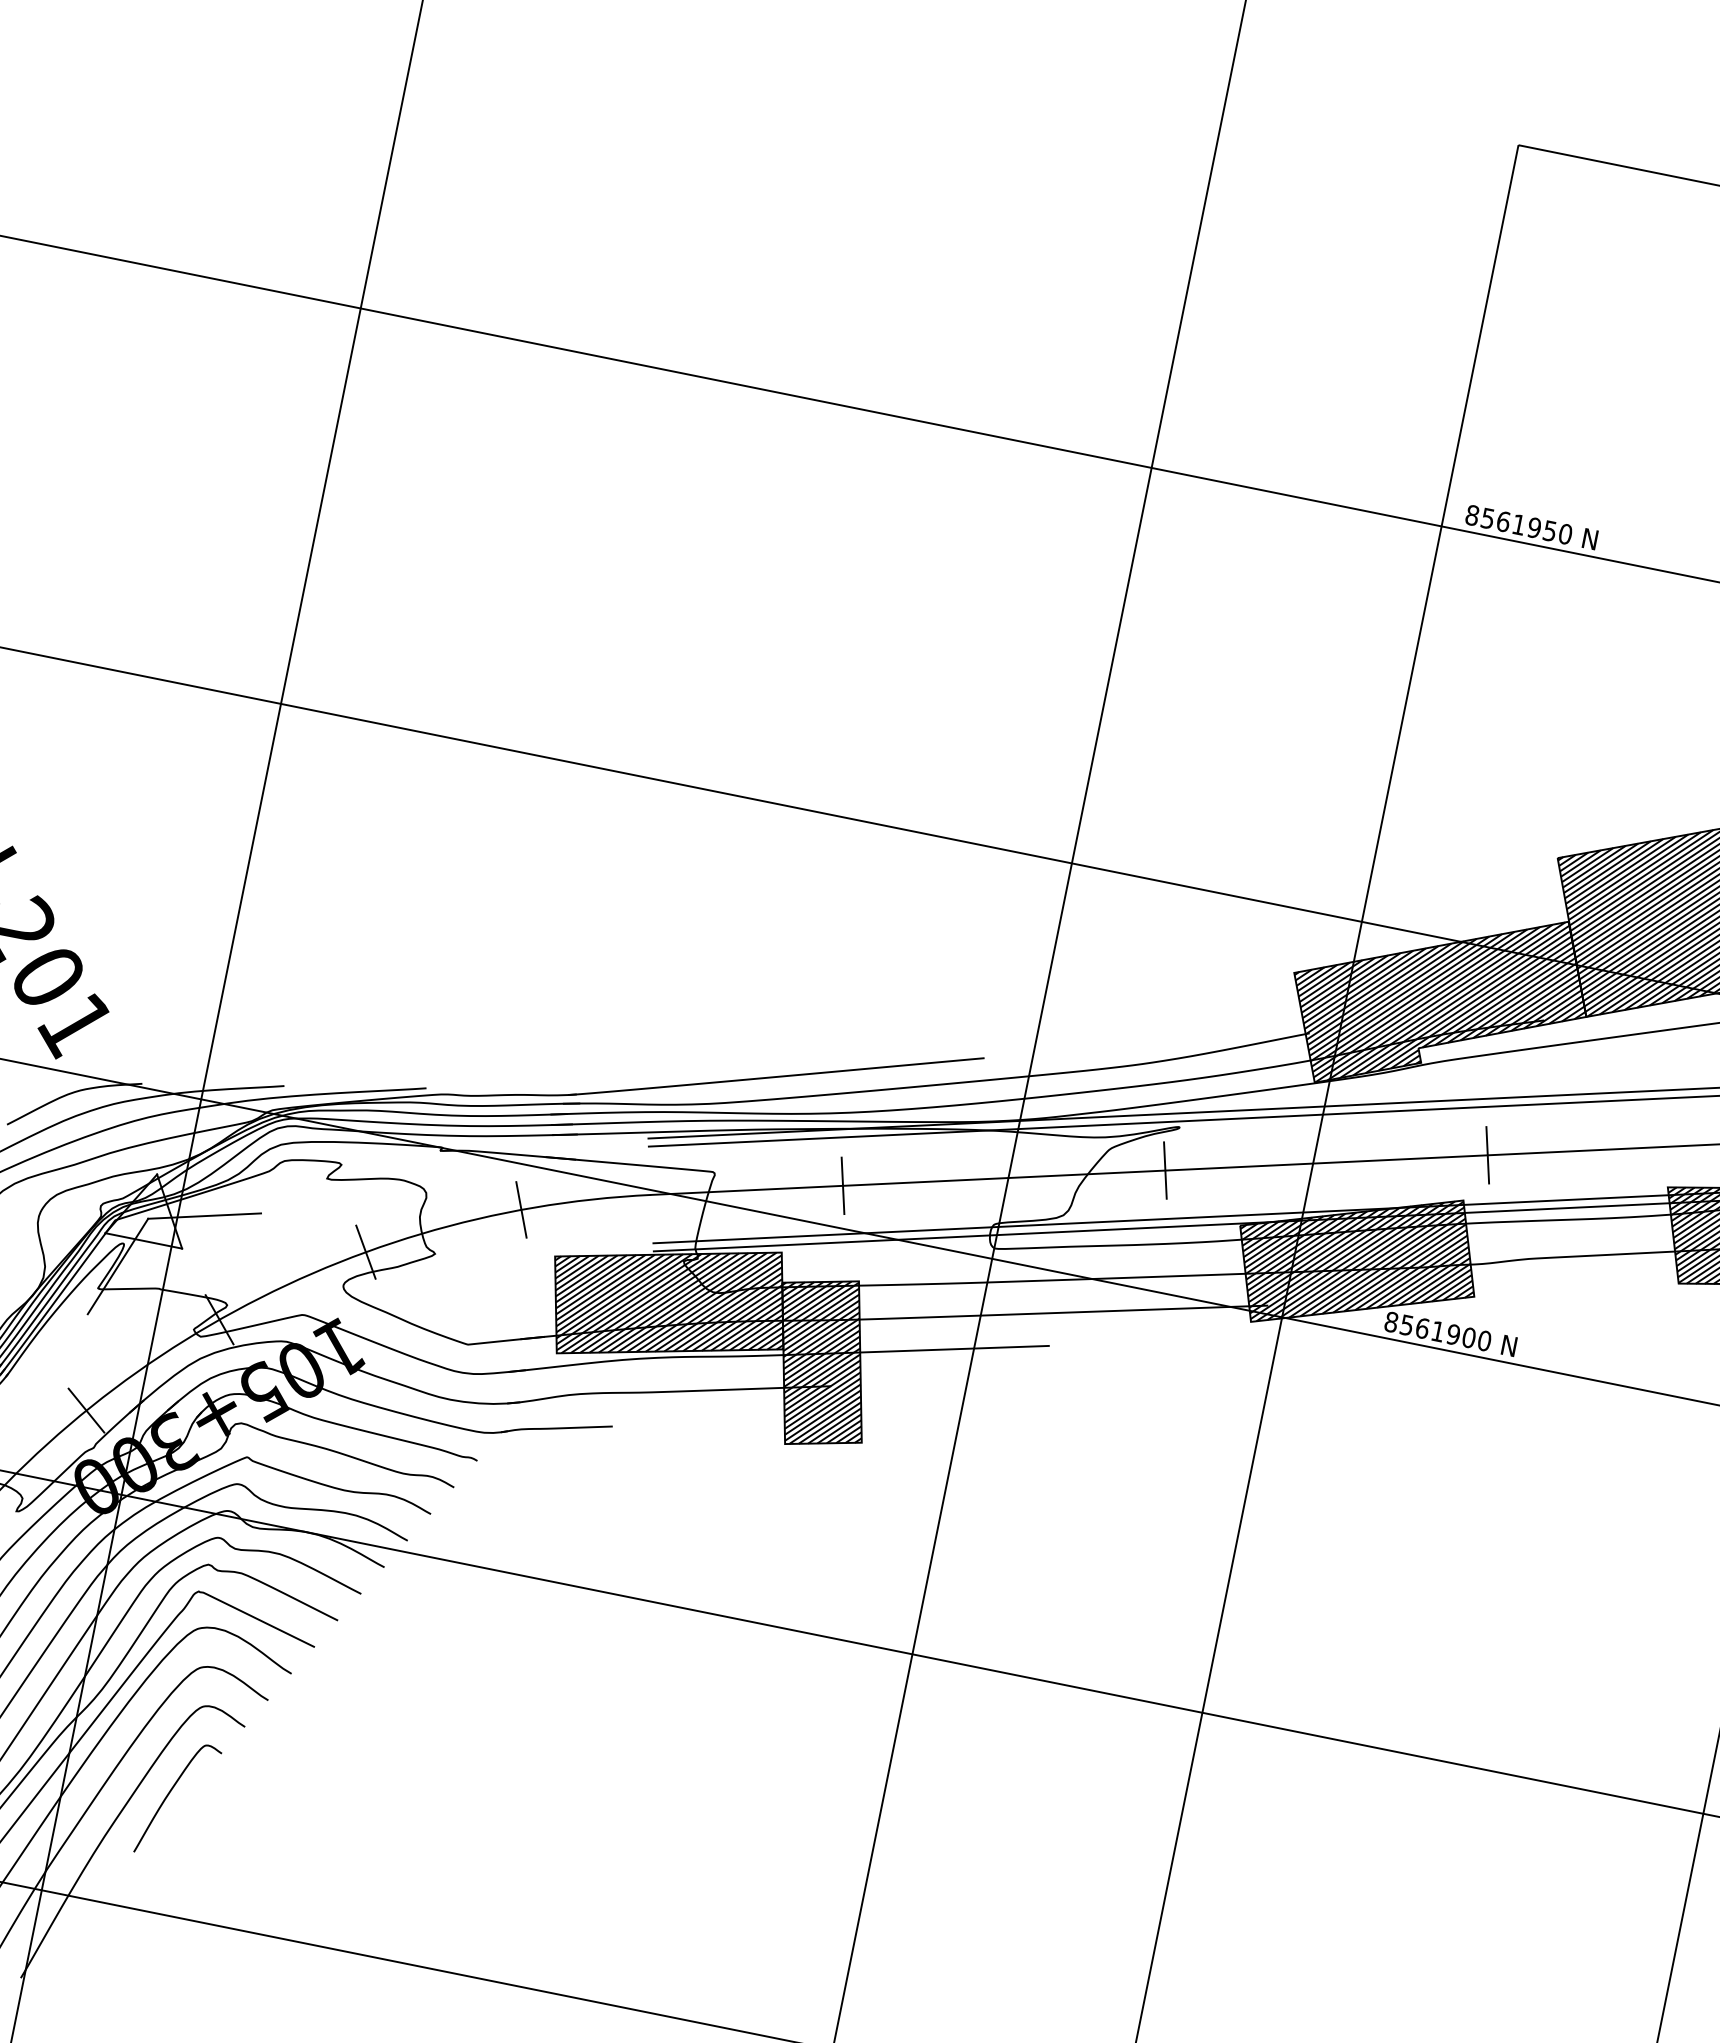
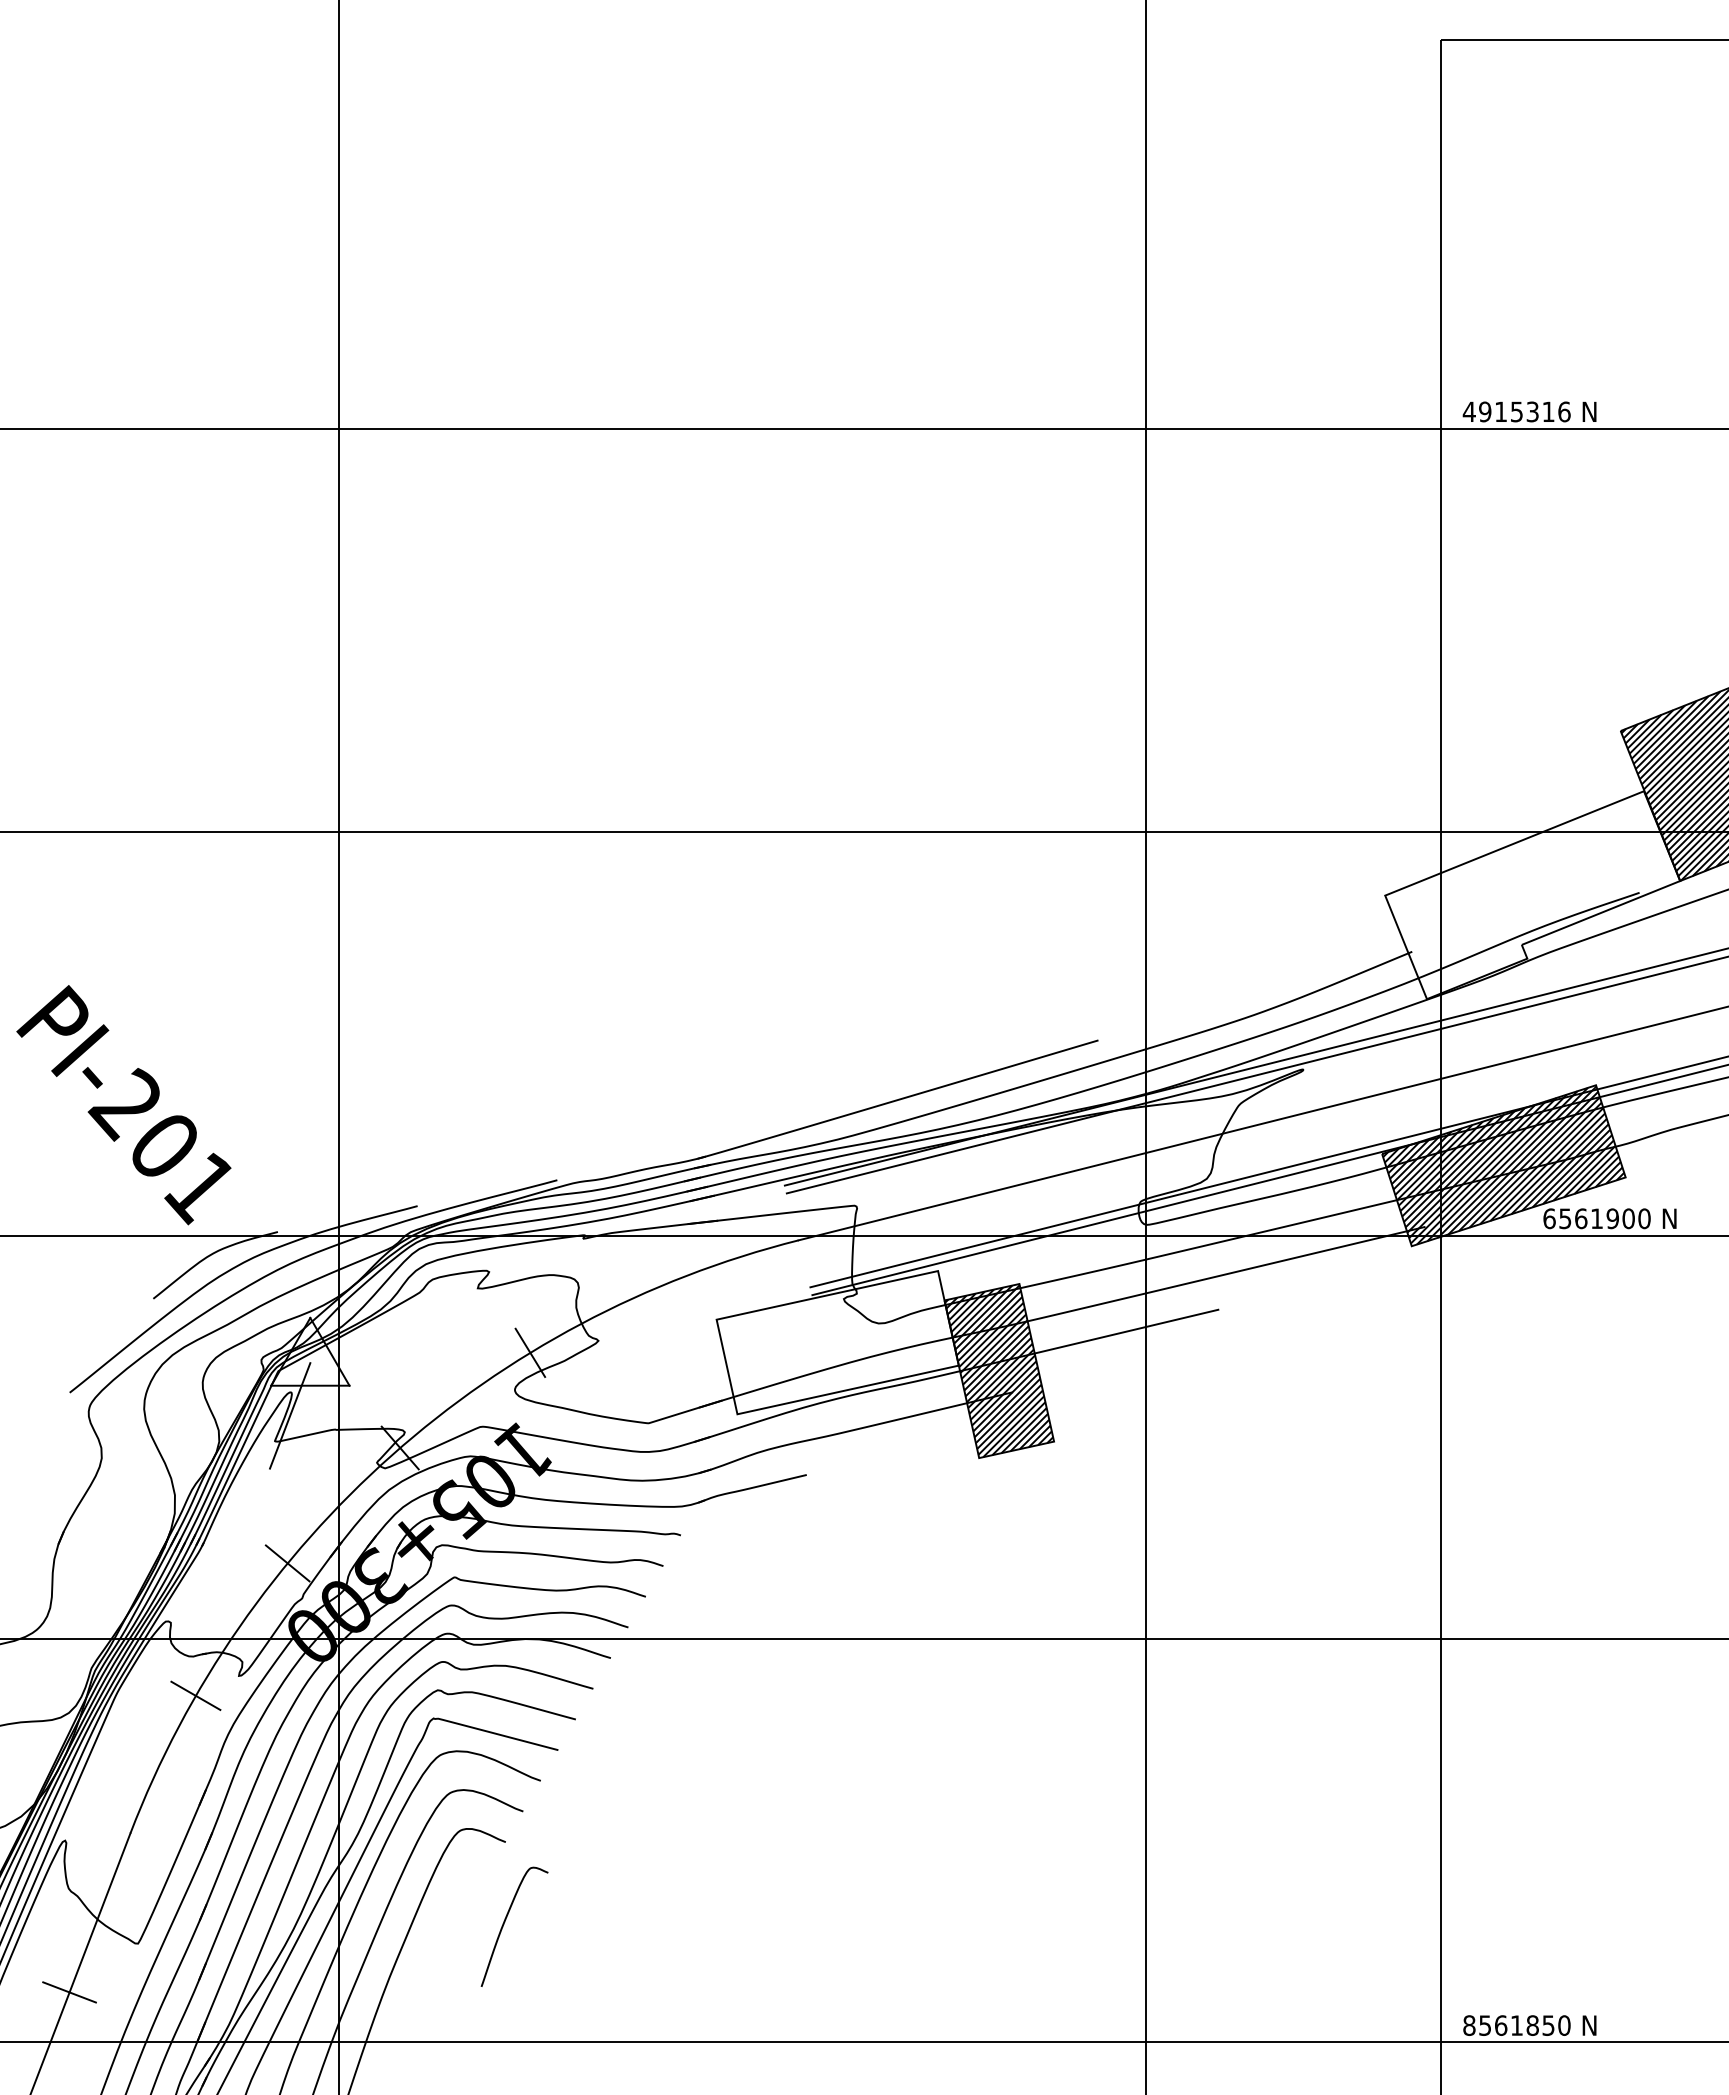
text: (1518, 524) -> (1516, 411), 8561950 -> 4915316
hatch: (1438, 1001) -> (1532, 895), removed
line: (1487, 1154) -> (1610, 1035), removed
line: (1165, 1170) -> (1297, 1114), removed
line: (842, 1185) -> (984, 1193), removed
line: (520, 1209) -> (673, 1280), removed
line: (204, 1216) -> (364, 1349), removed
hatch: (669, 1302) -> (837, 1342), removed
text: (1391, 1321) -> (1549, 1218), 8561900 -> 6561900
curve: (170, 1793) -> (505, 1922), moved

